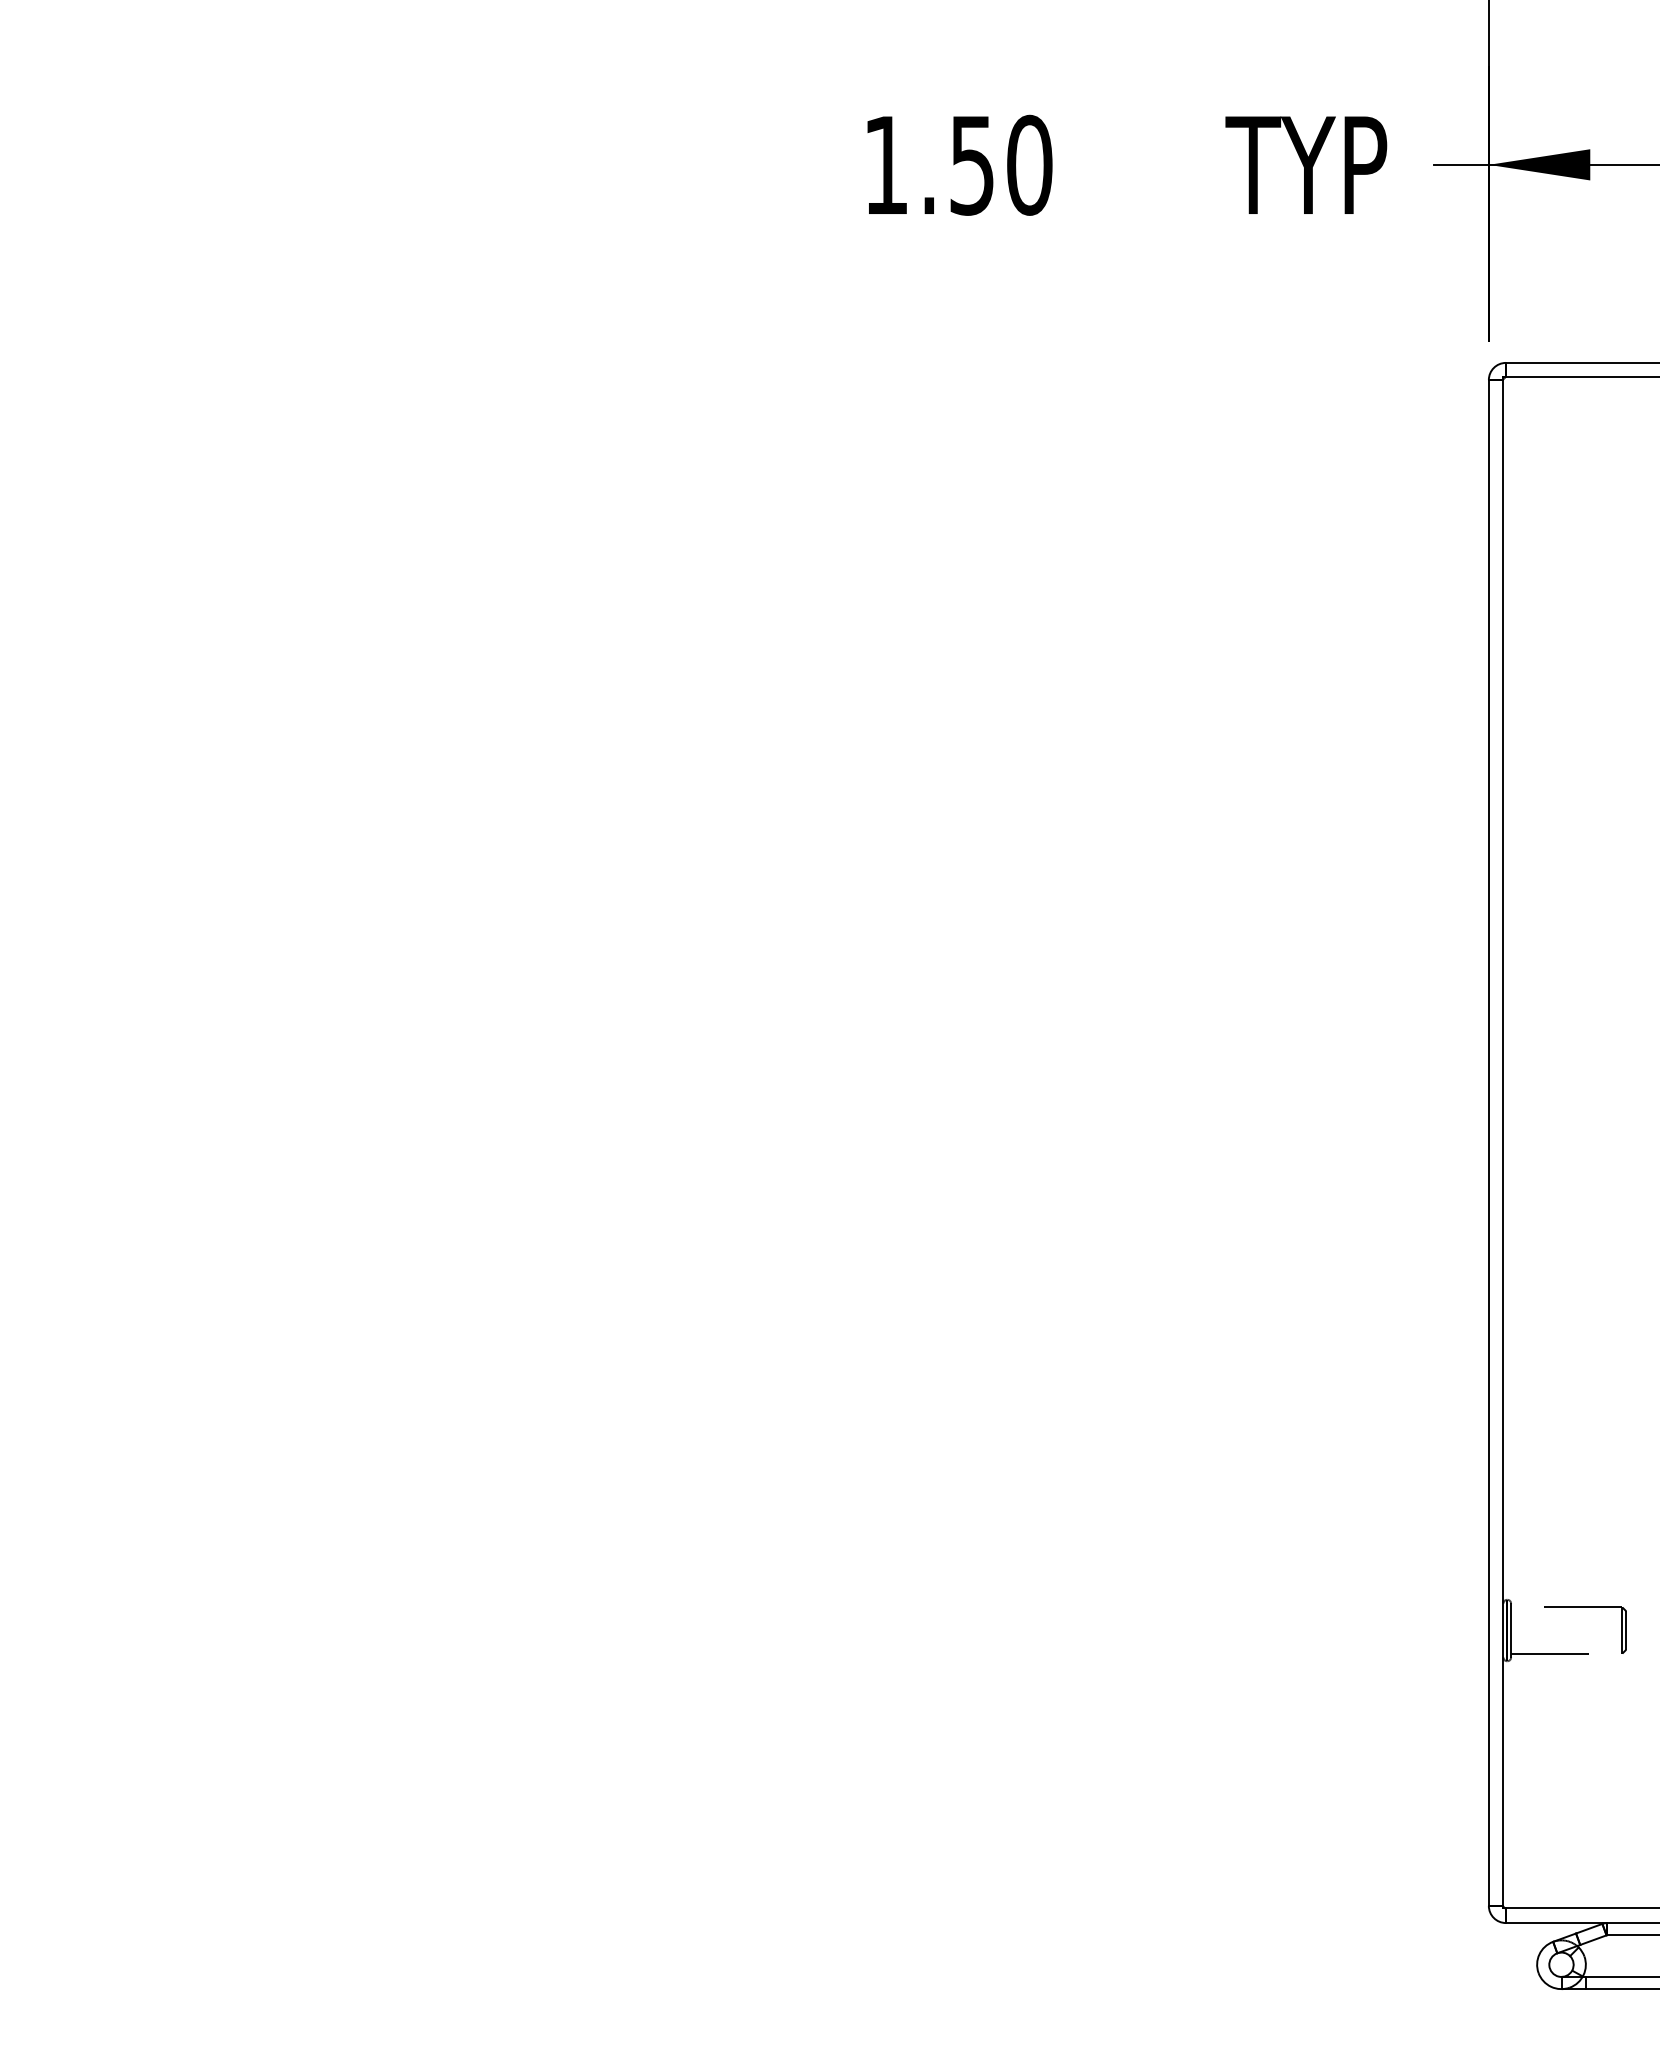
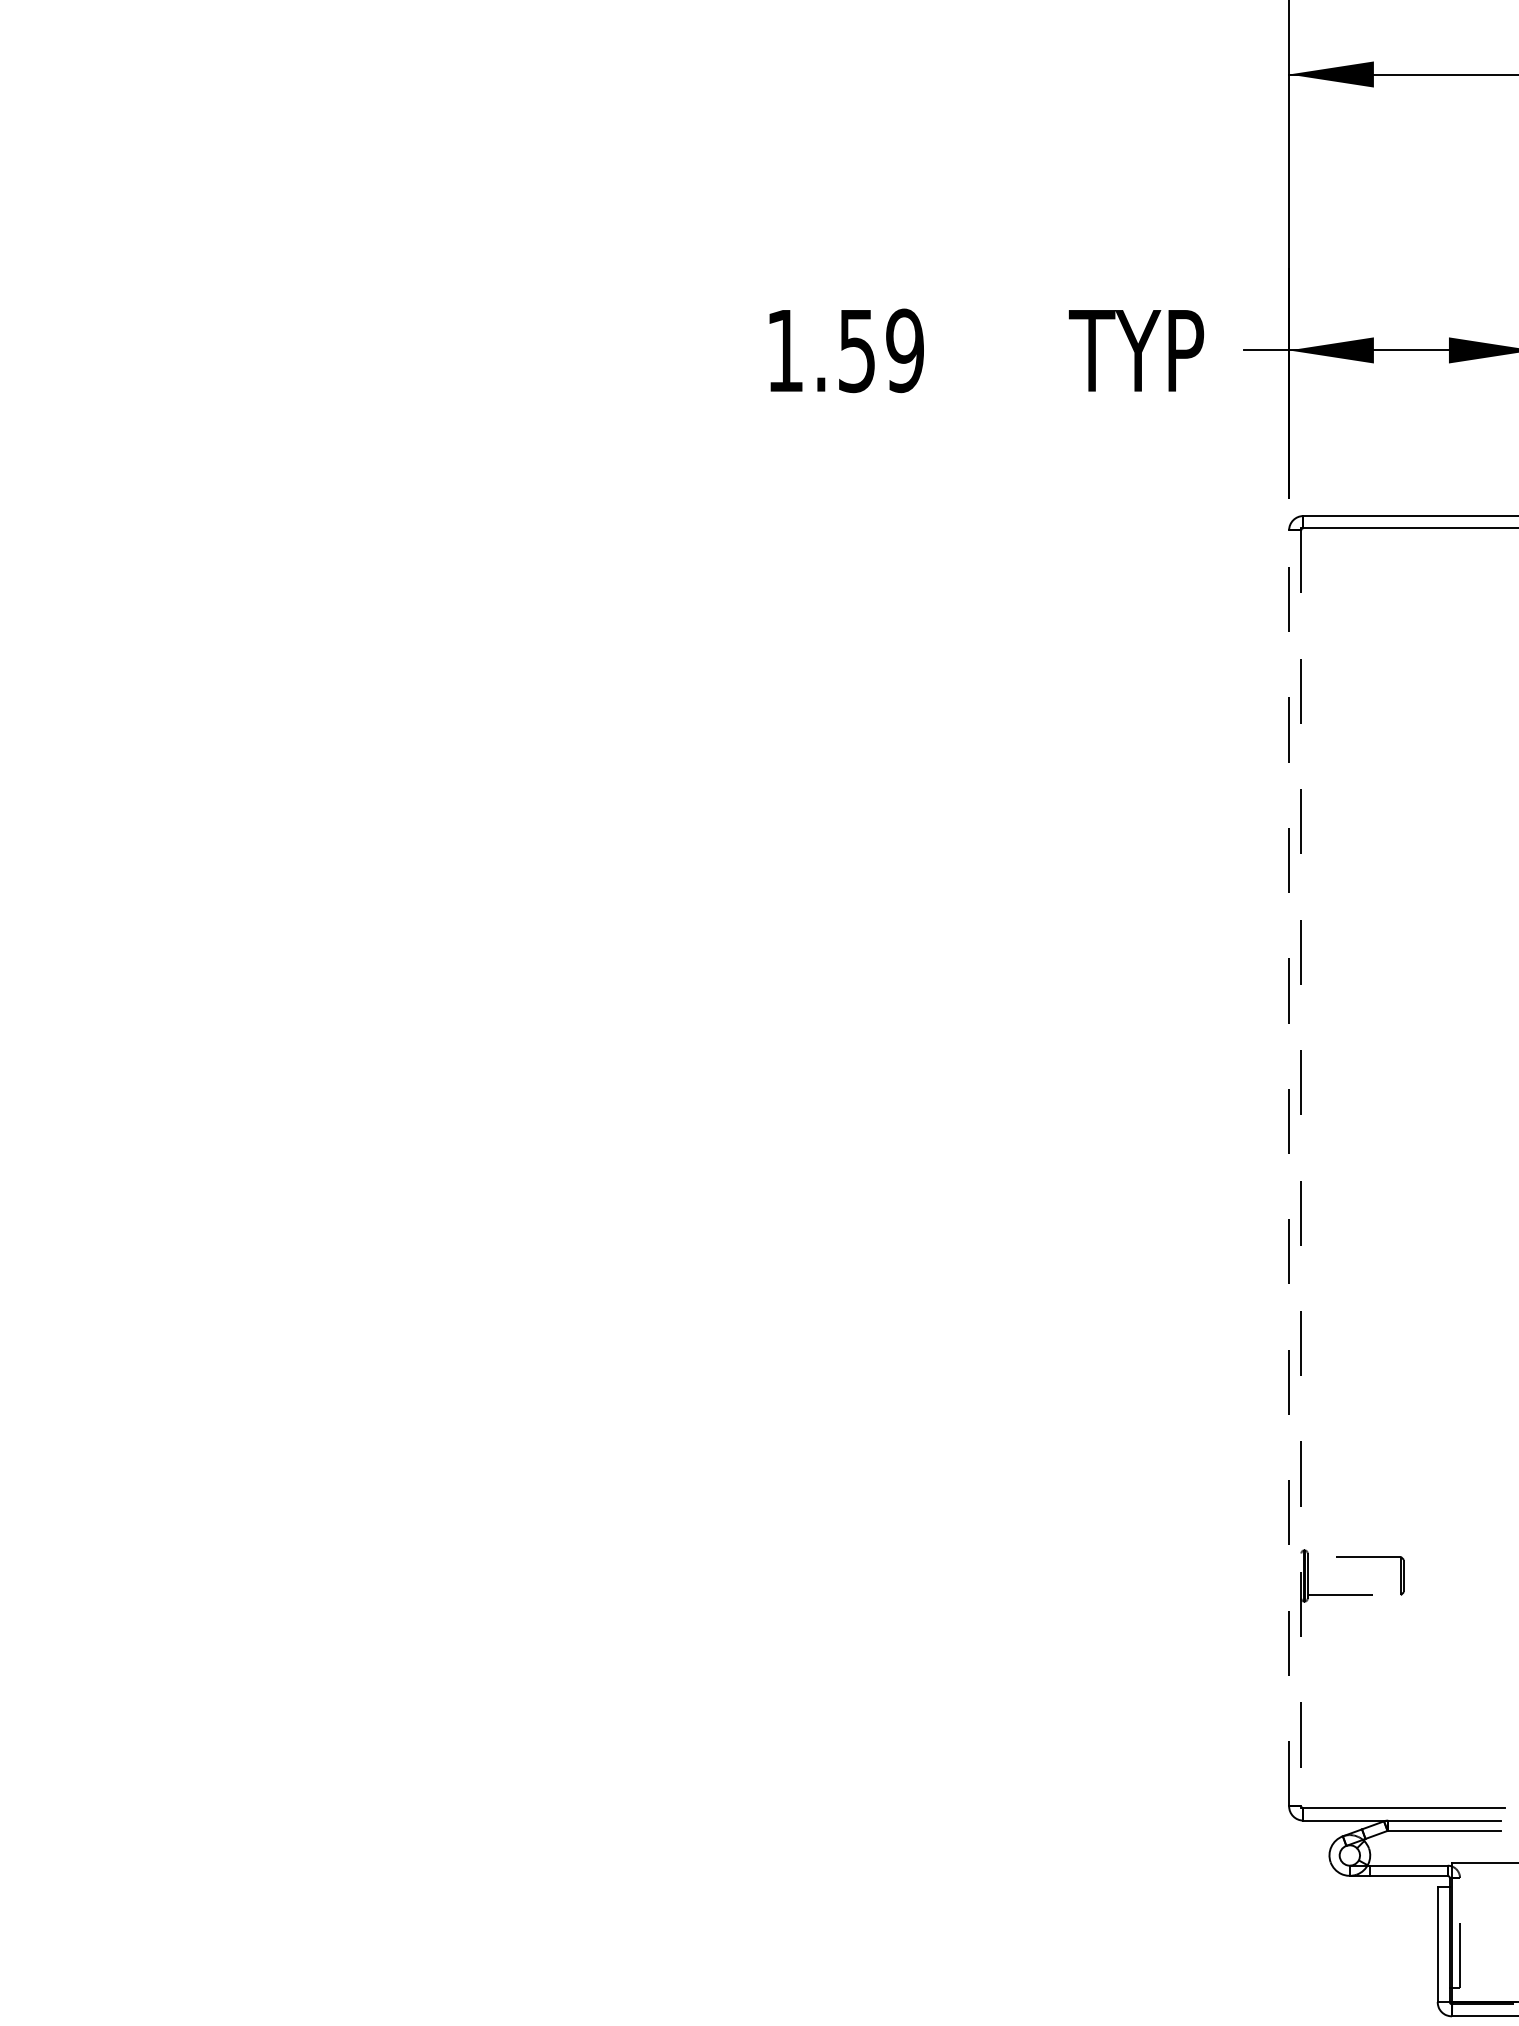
text: (1030, 164) -> (905, 350), 1.50 -> 1.59
line: (1489, 1143) -> (1289, 1168), solid -> dashed
line: (1503, 1143) -> (1301, 1168), solid -> dashed

